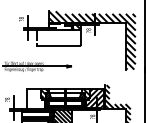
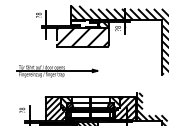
hatch: (58, 37) -> (82, 36), added
hatch: (35, 98) -> (55, 108), added

